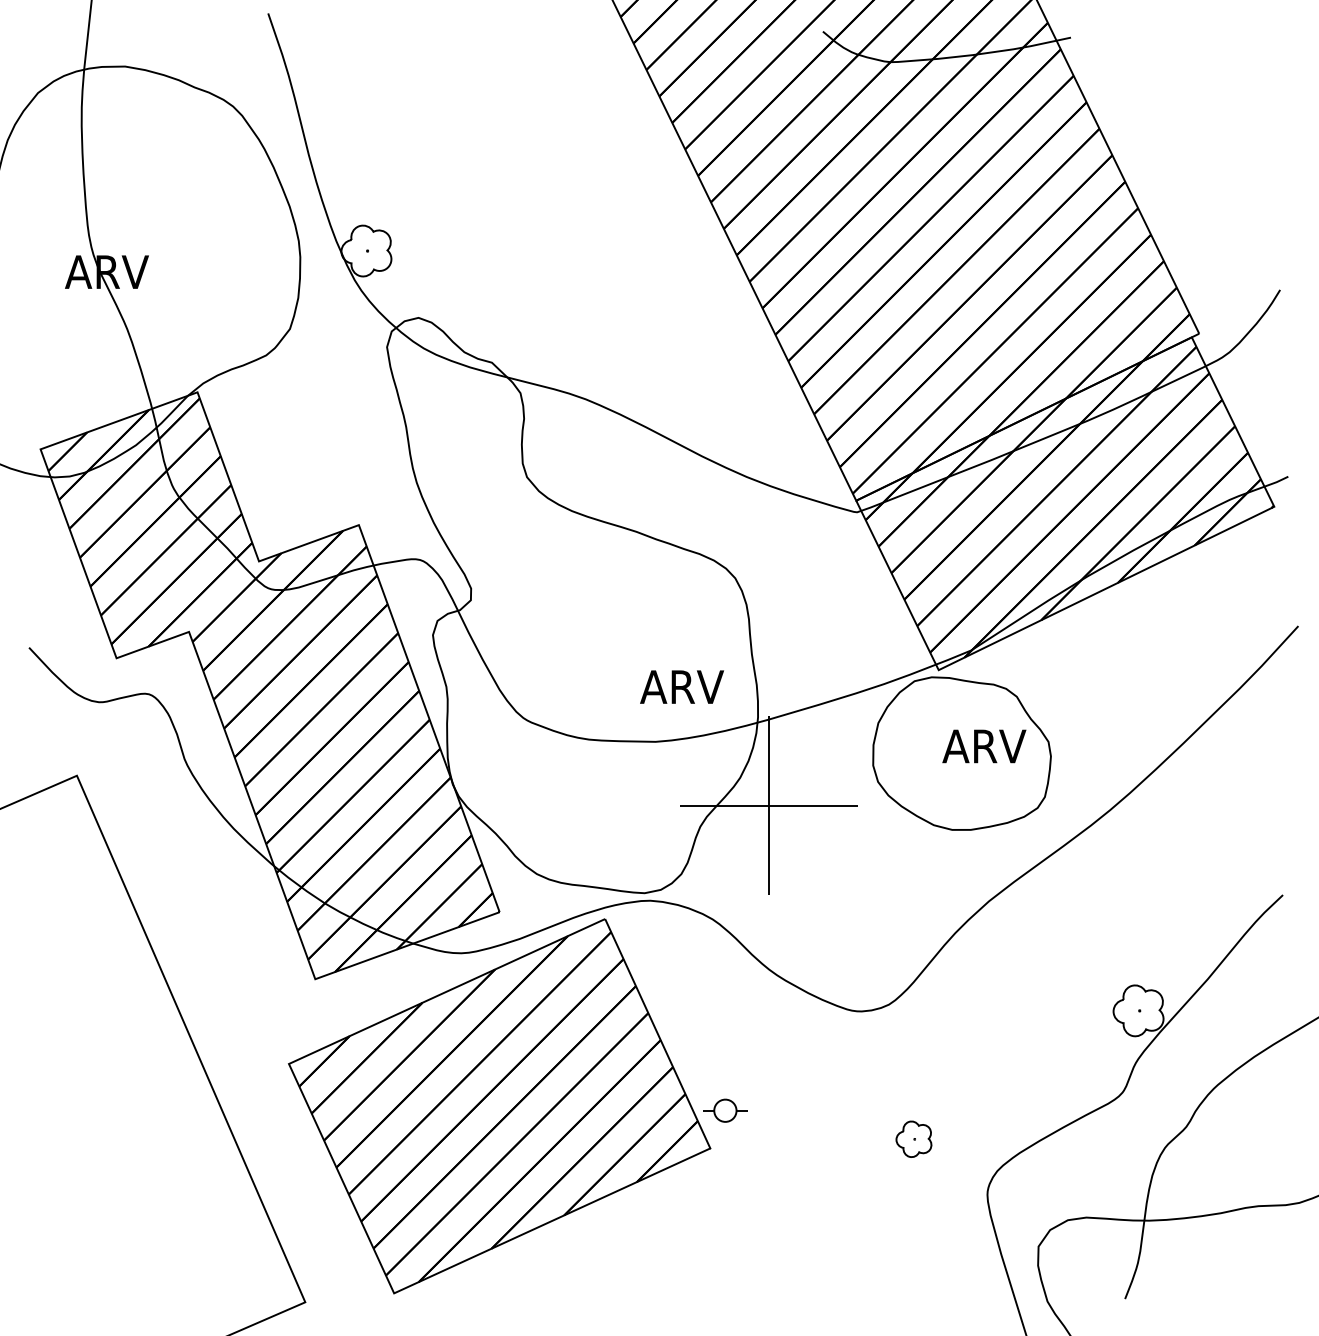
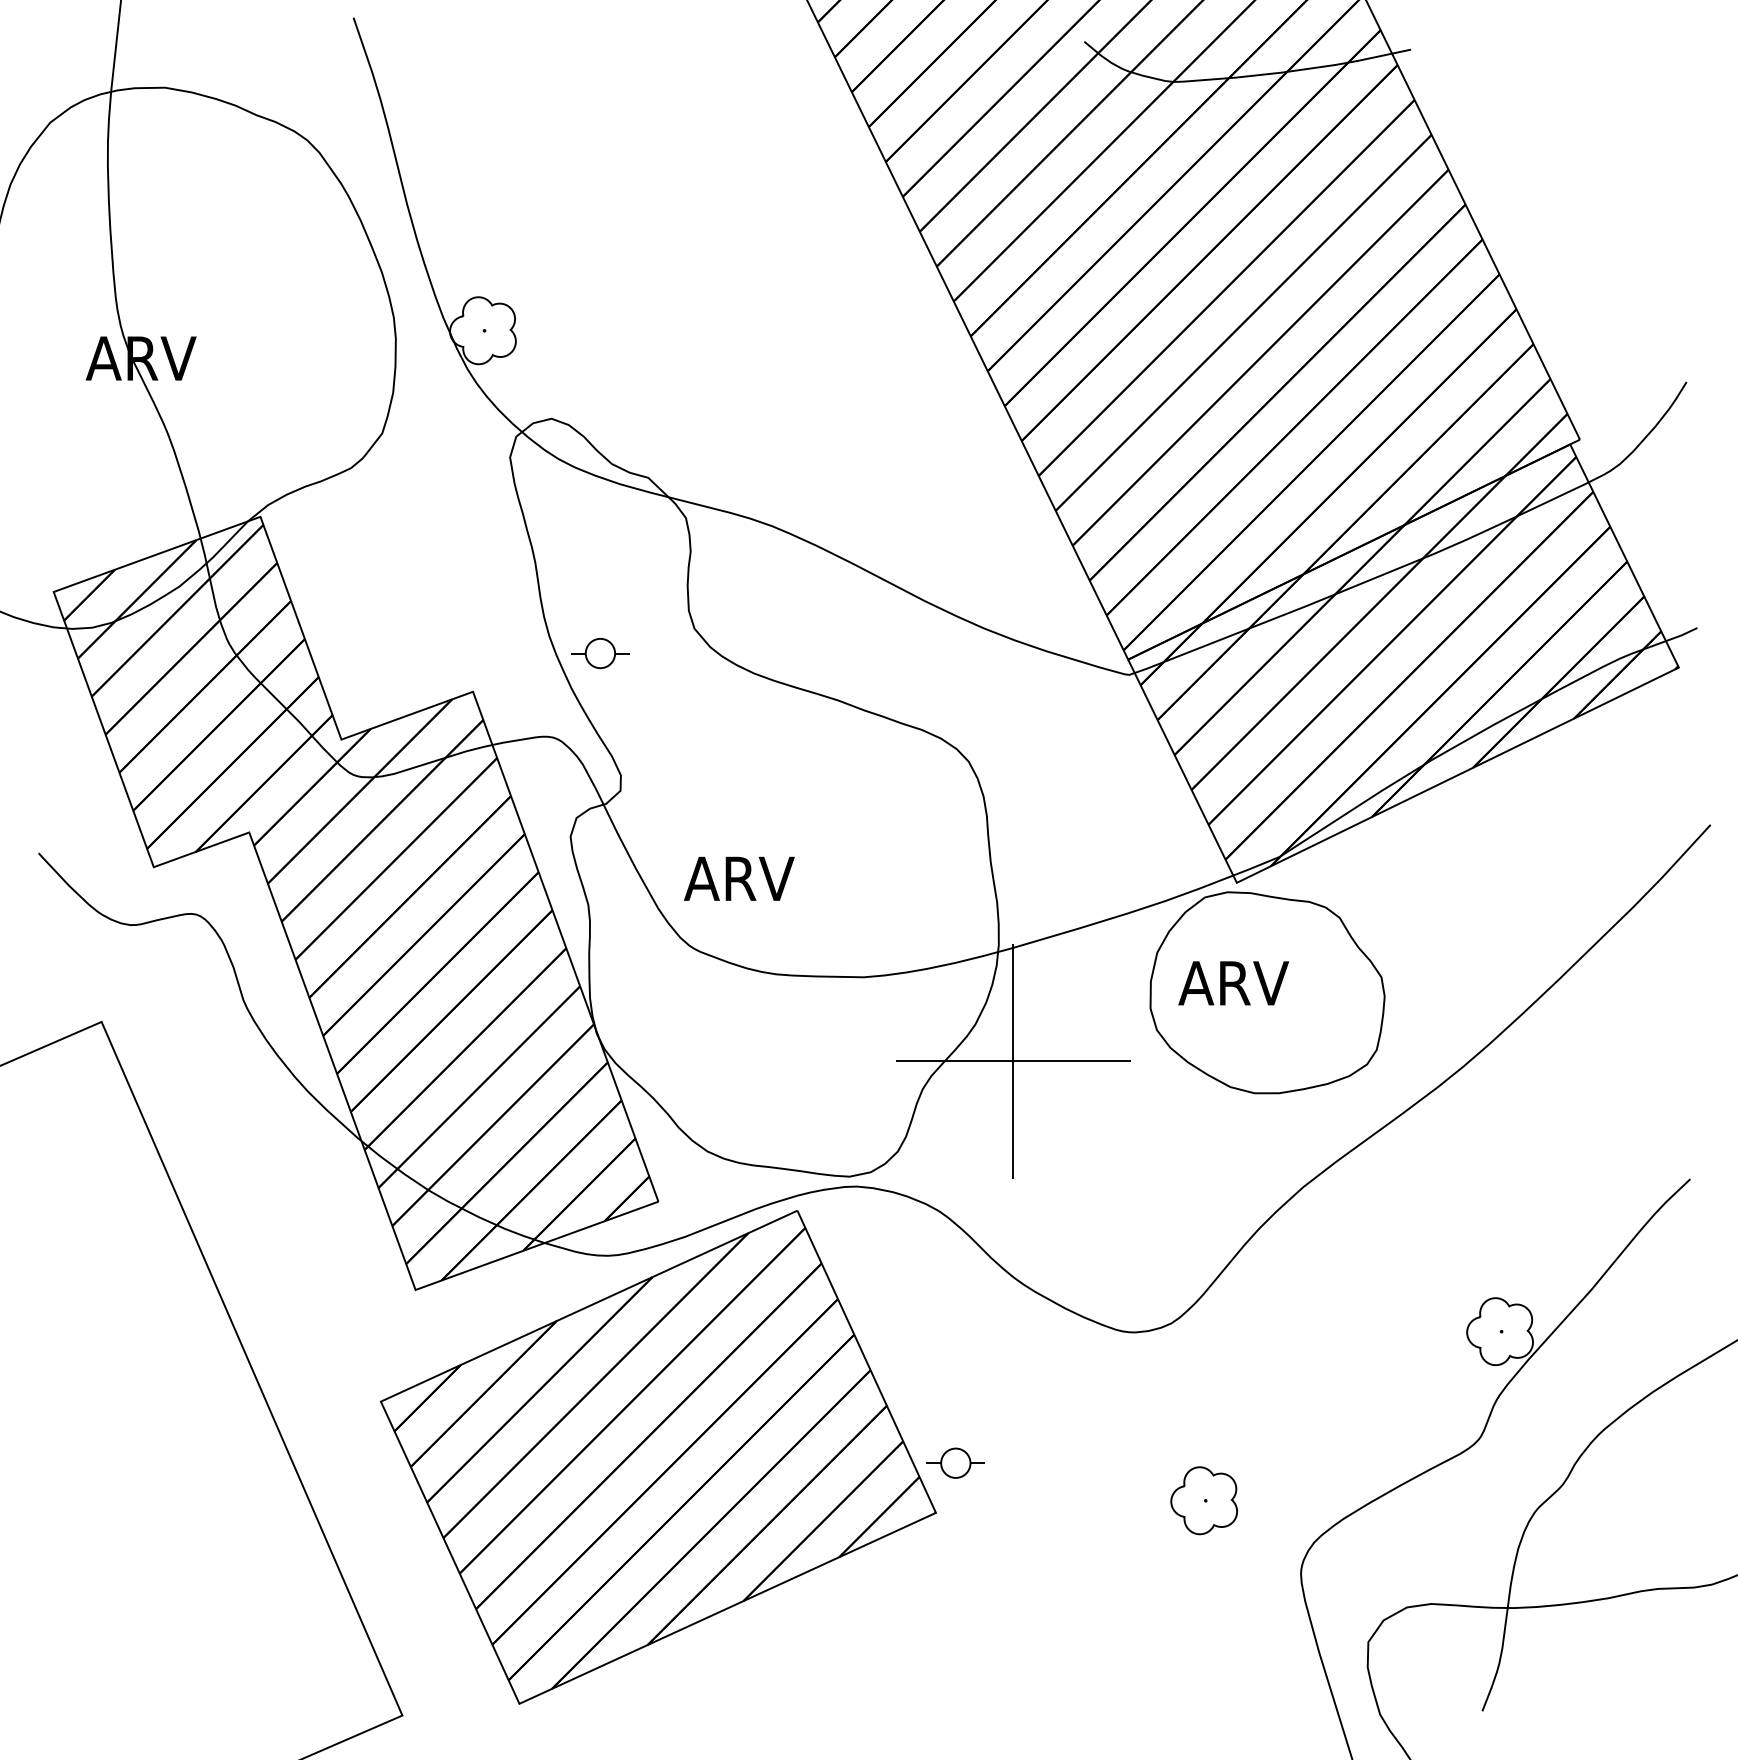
part: (455, 496) -> (600, 654), added
text: (681, 686) -> (738, 878), moved
text: (984, 746) -> (1233, 983), moved
part: (913, 1139) -> (1203, 1501), size x1.43

